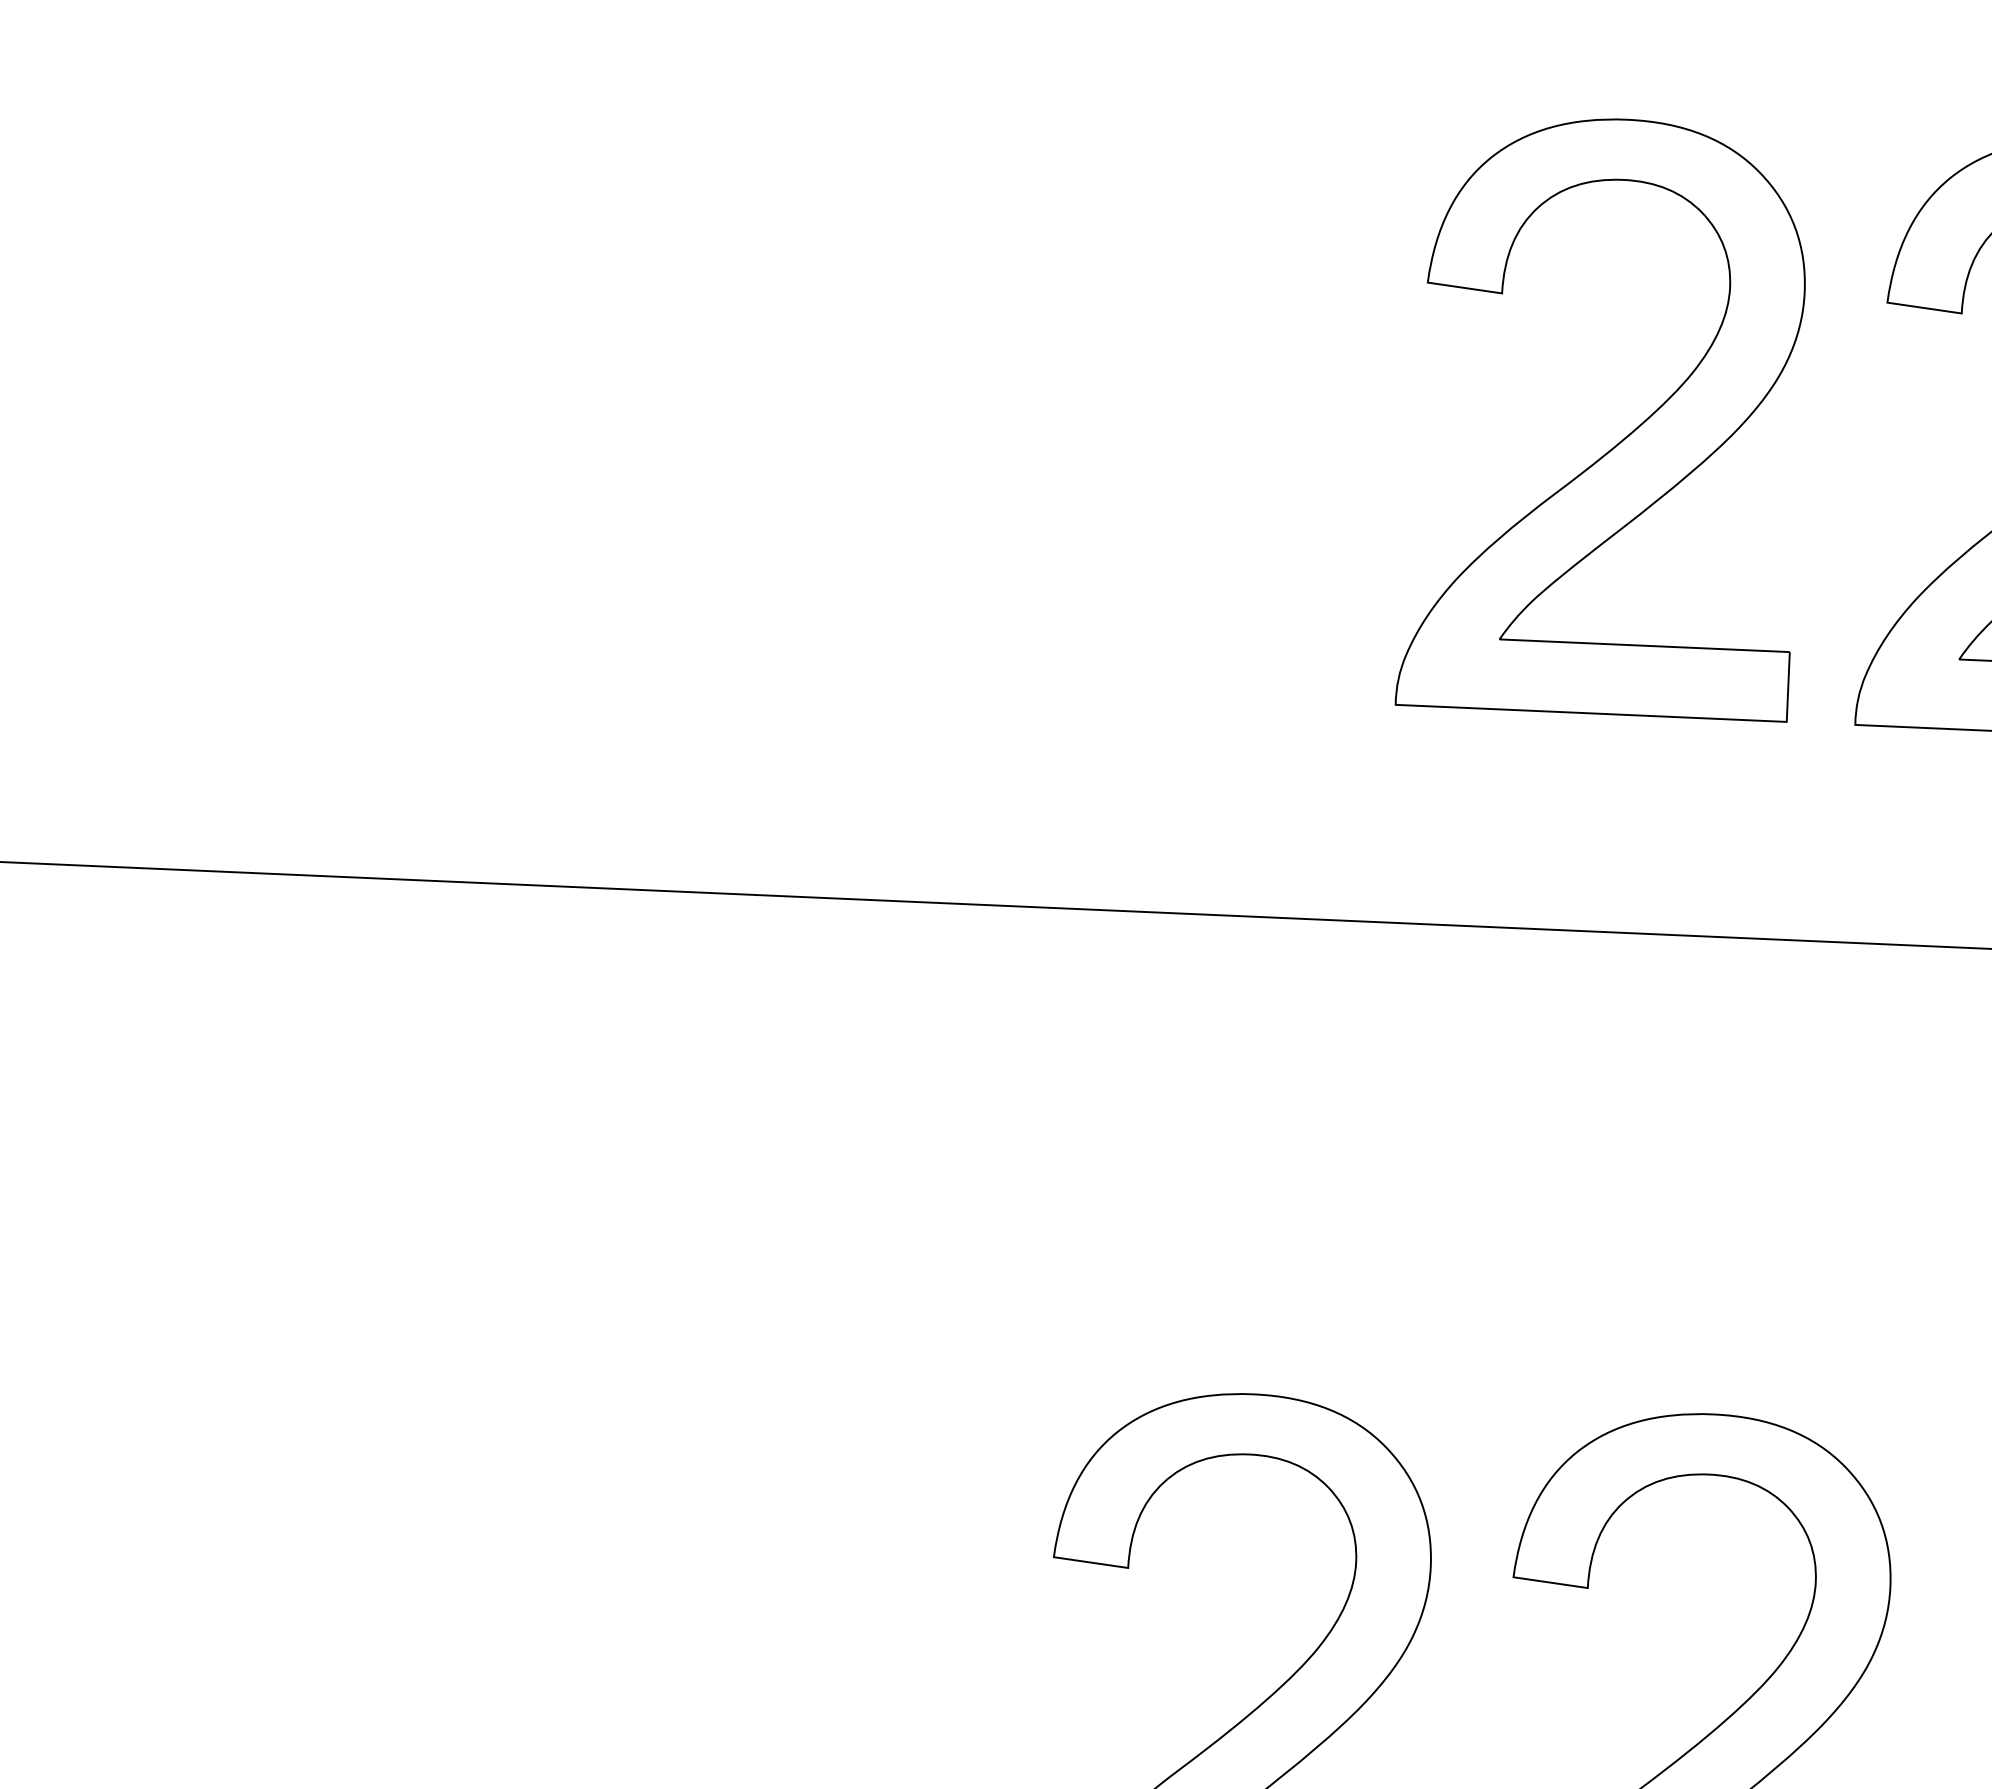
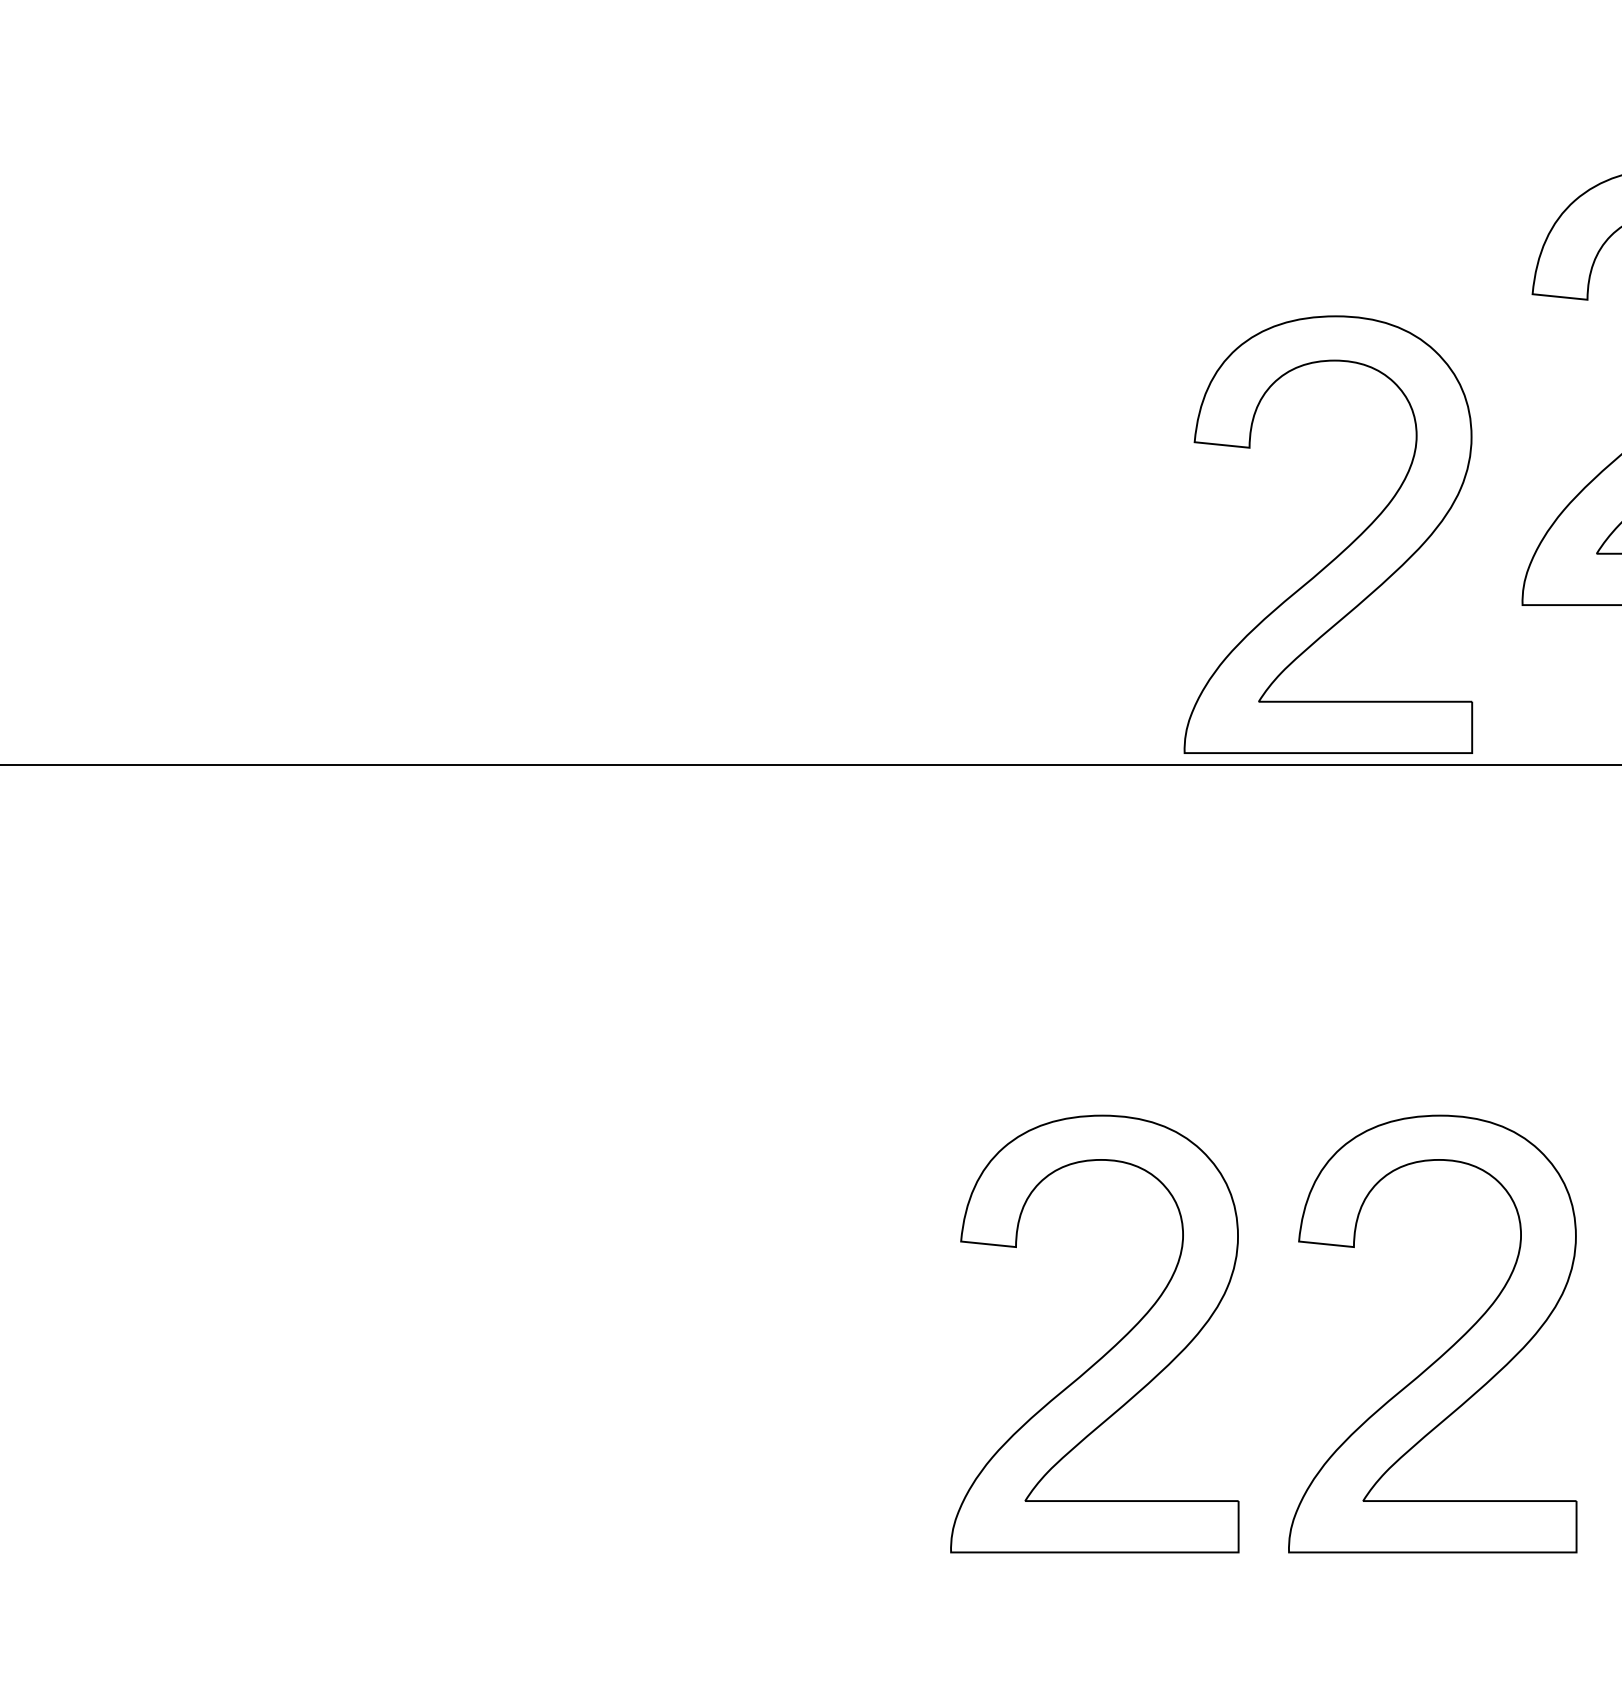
part: (1623, 437) -> (1343, 549), moved

